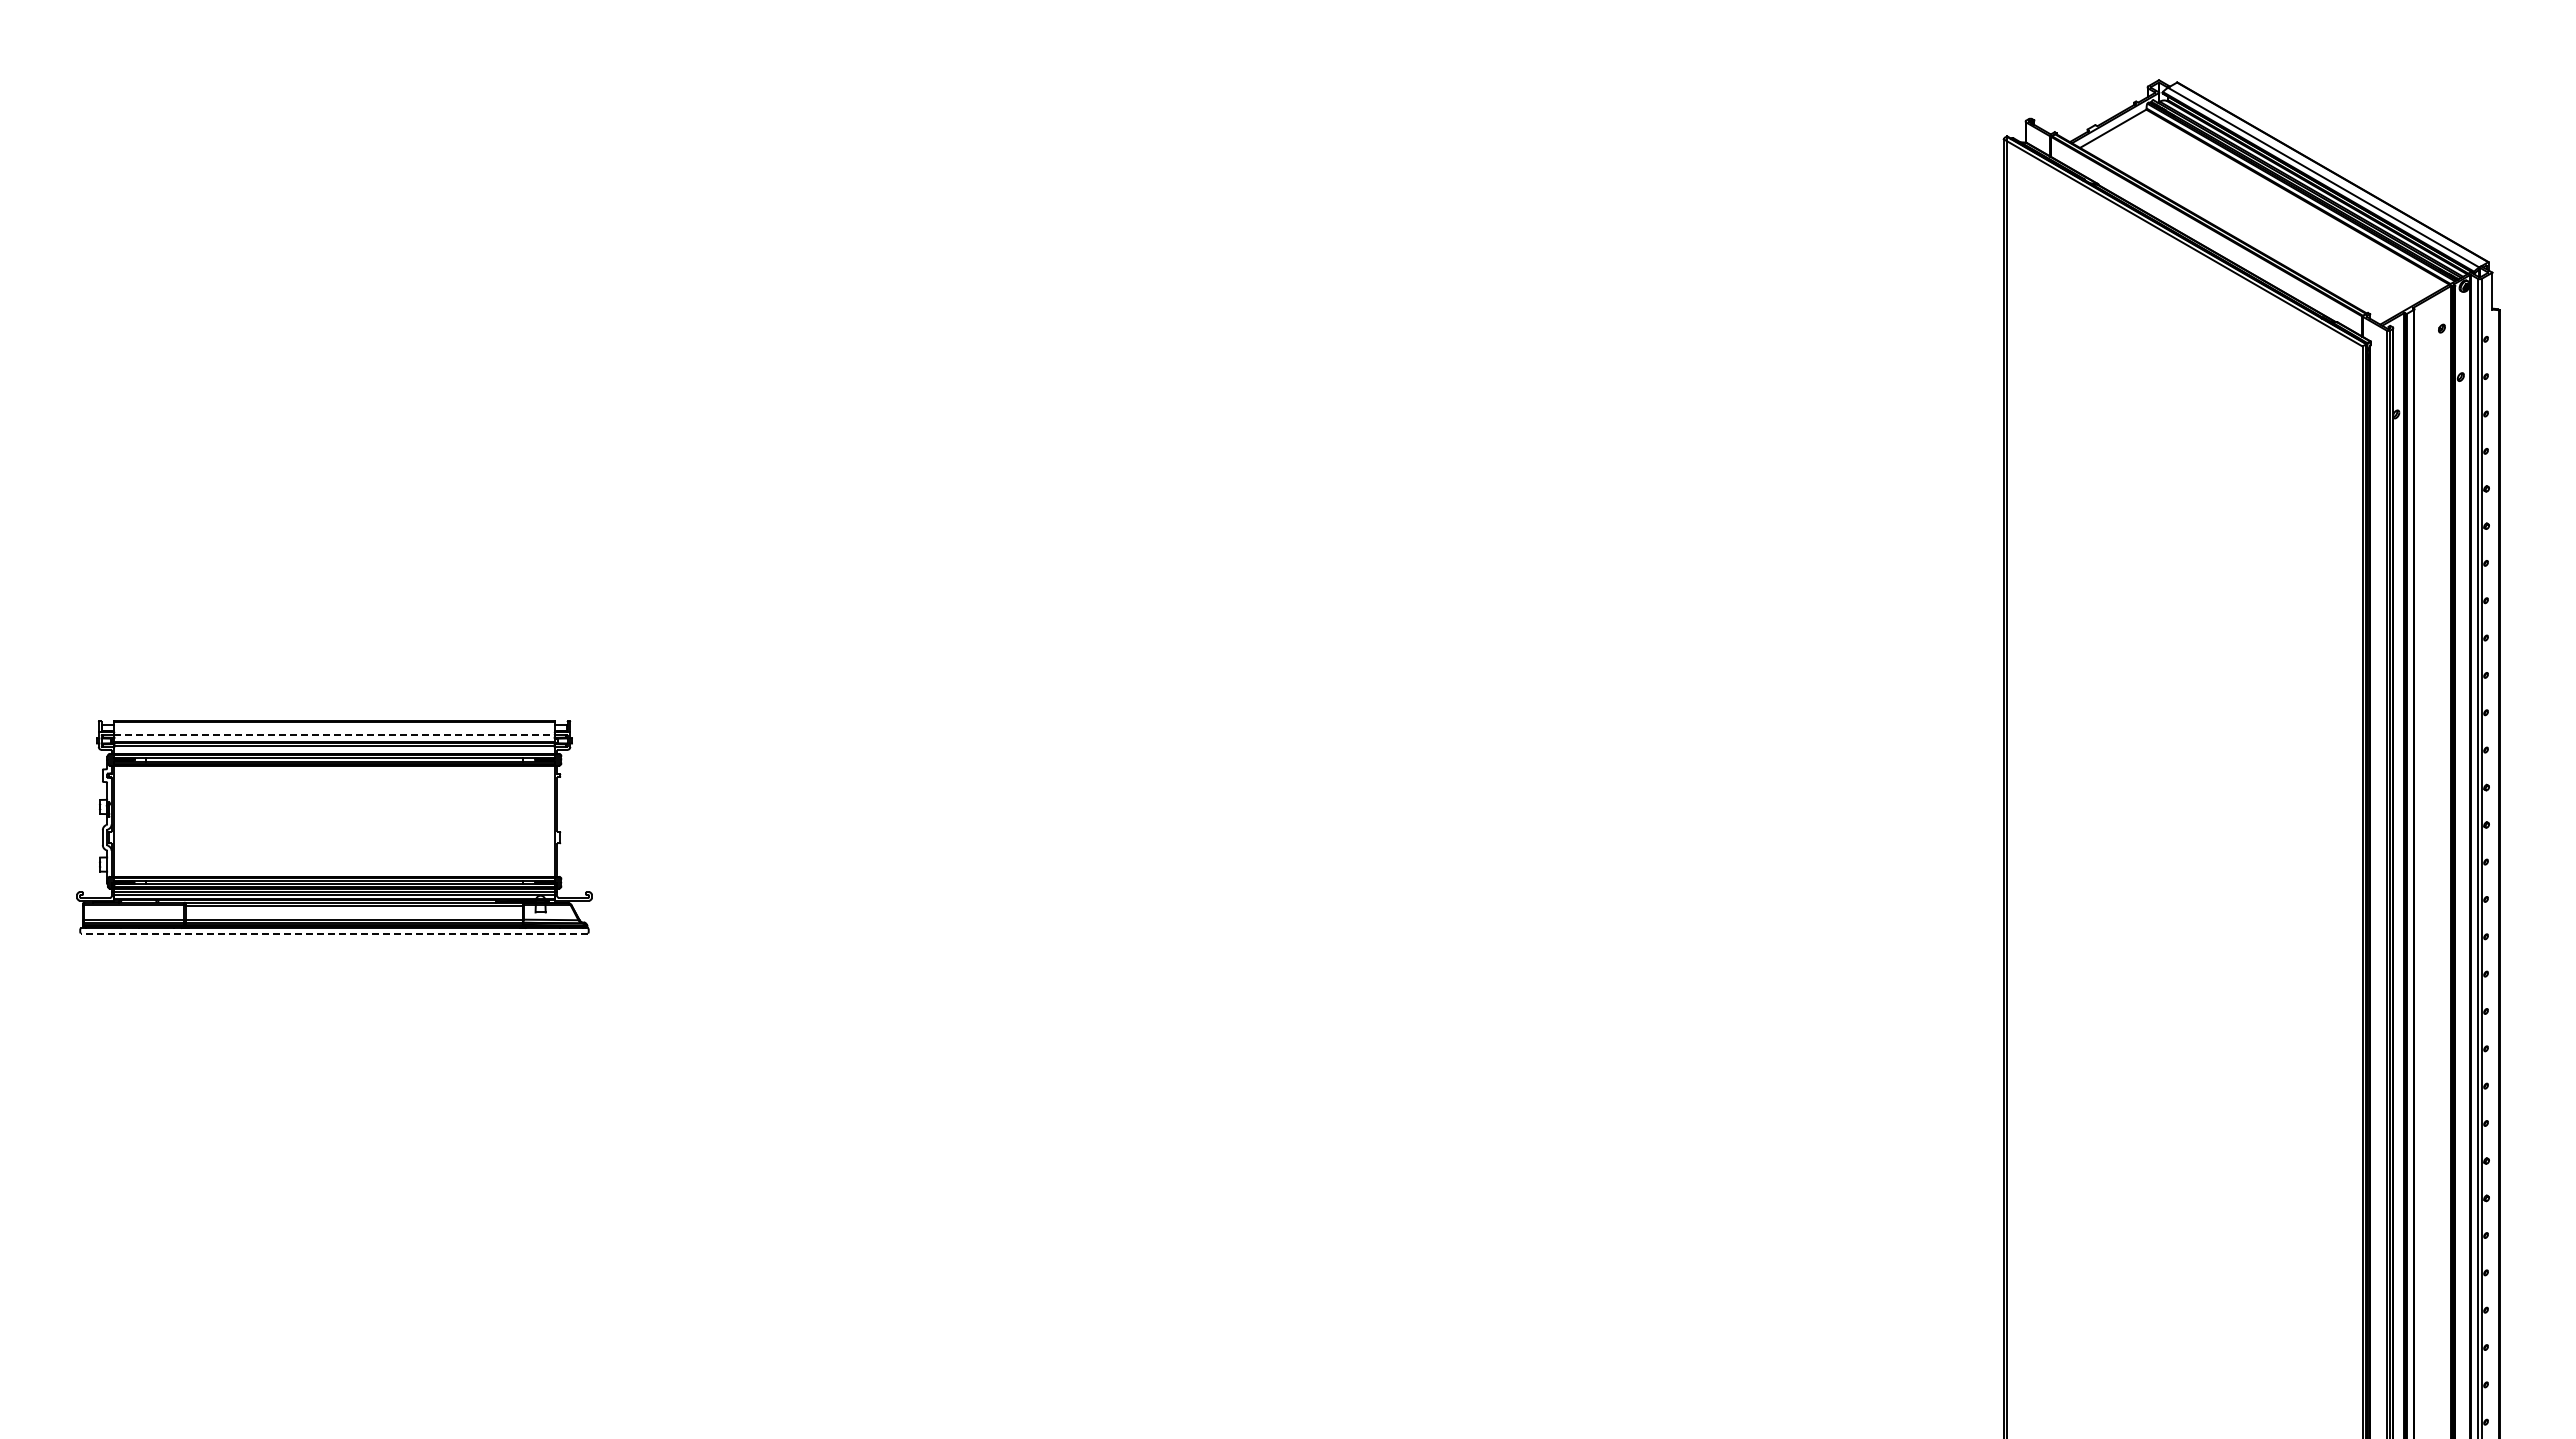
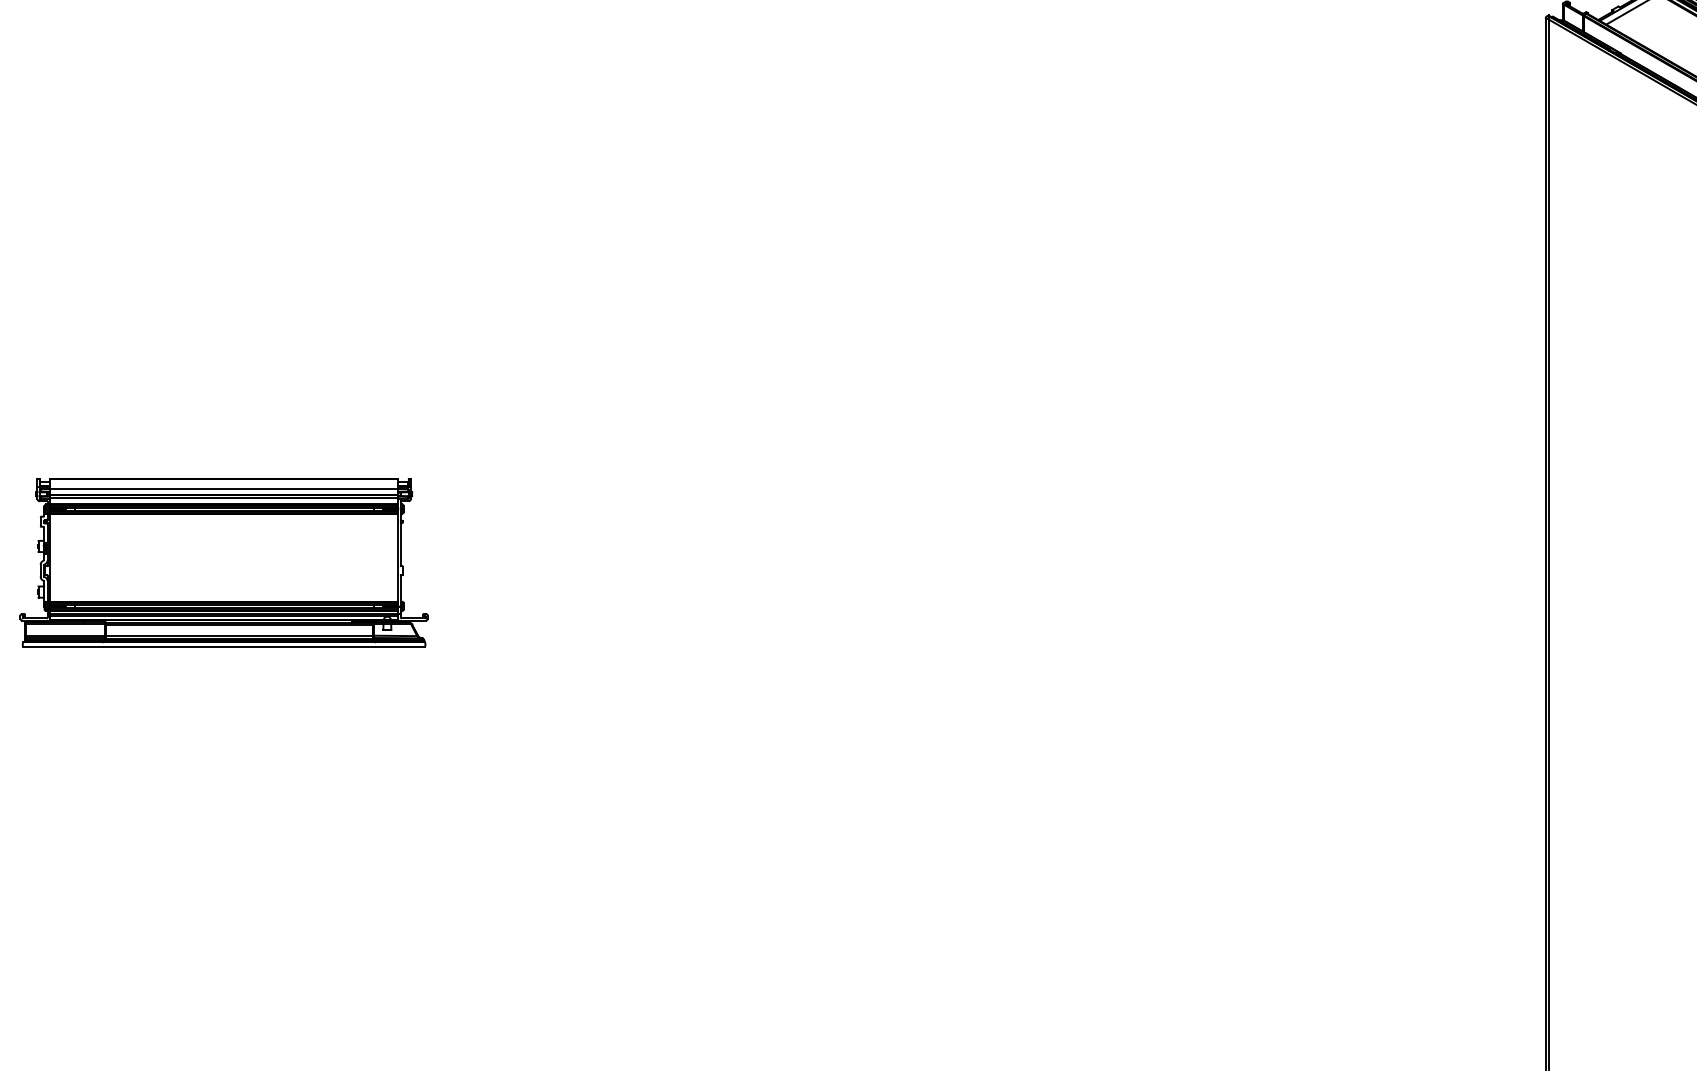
line: (335, 734) -> (224, 489), dashed -> solid
line: (334, 933) -> (224, 646), dashed -> solid

